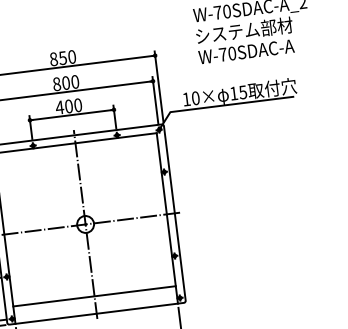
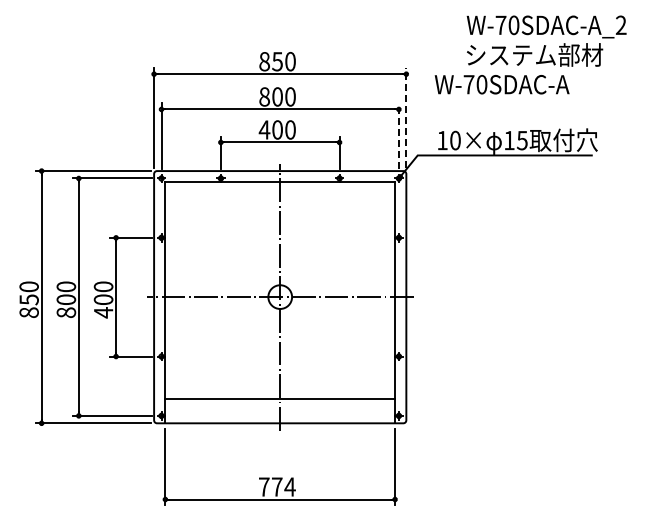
text: (246, 51) -> (501, 84), moved
line: (159, 86) -> (406, 118), solid -> dashed
line: (155, 100) -> (398, 136), solid -> dashed

